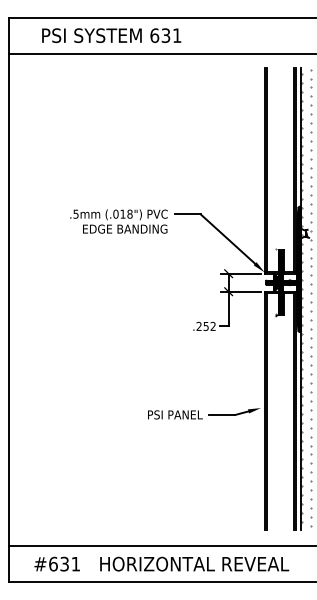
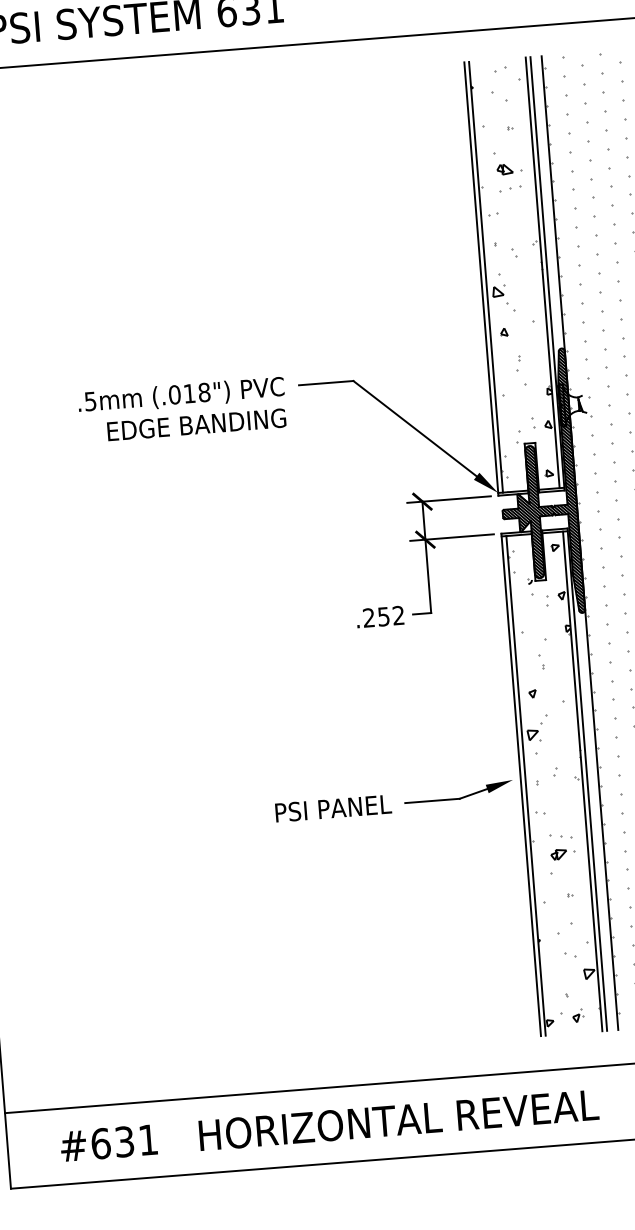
hatch: (279, 171) -> (512, 277), added
hatch: (279, 409) -> (552, 779), added

